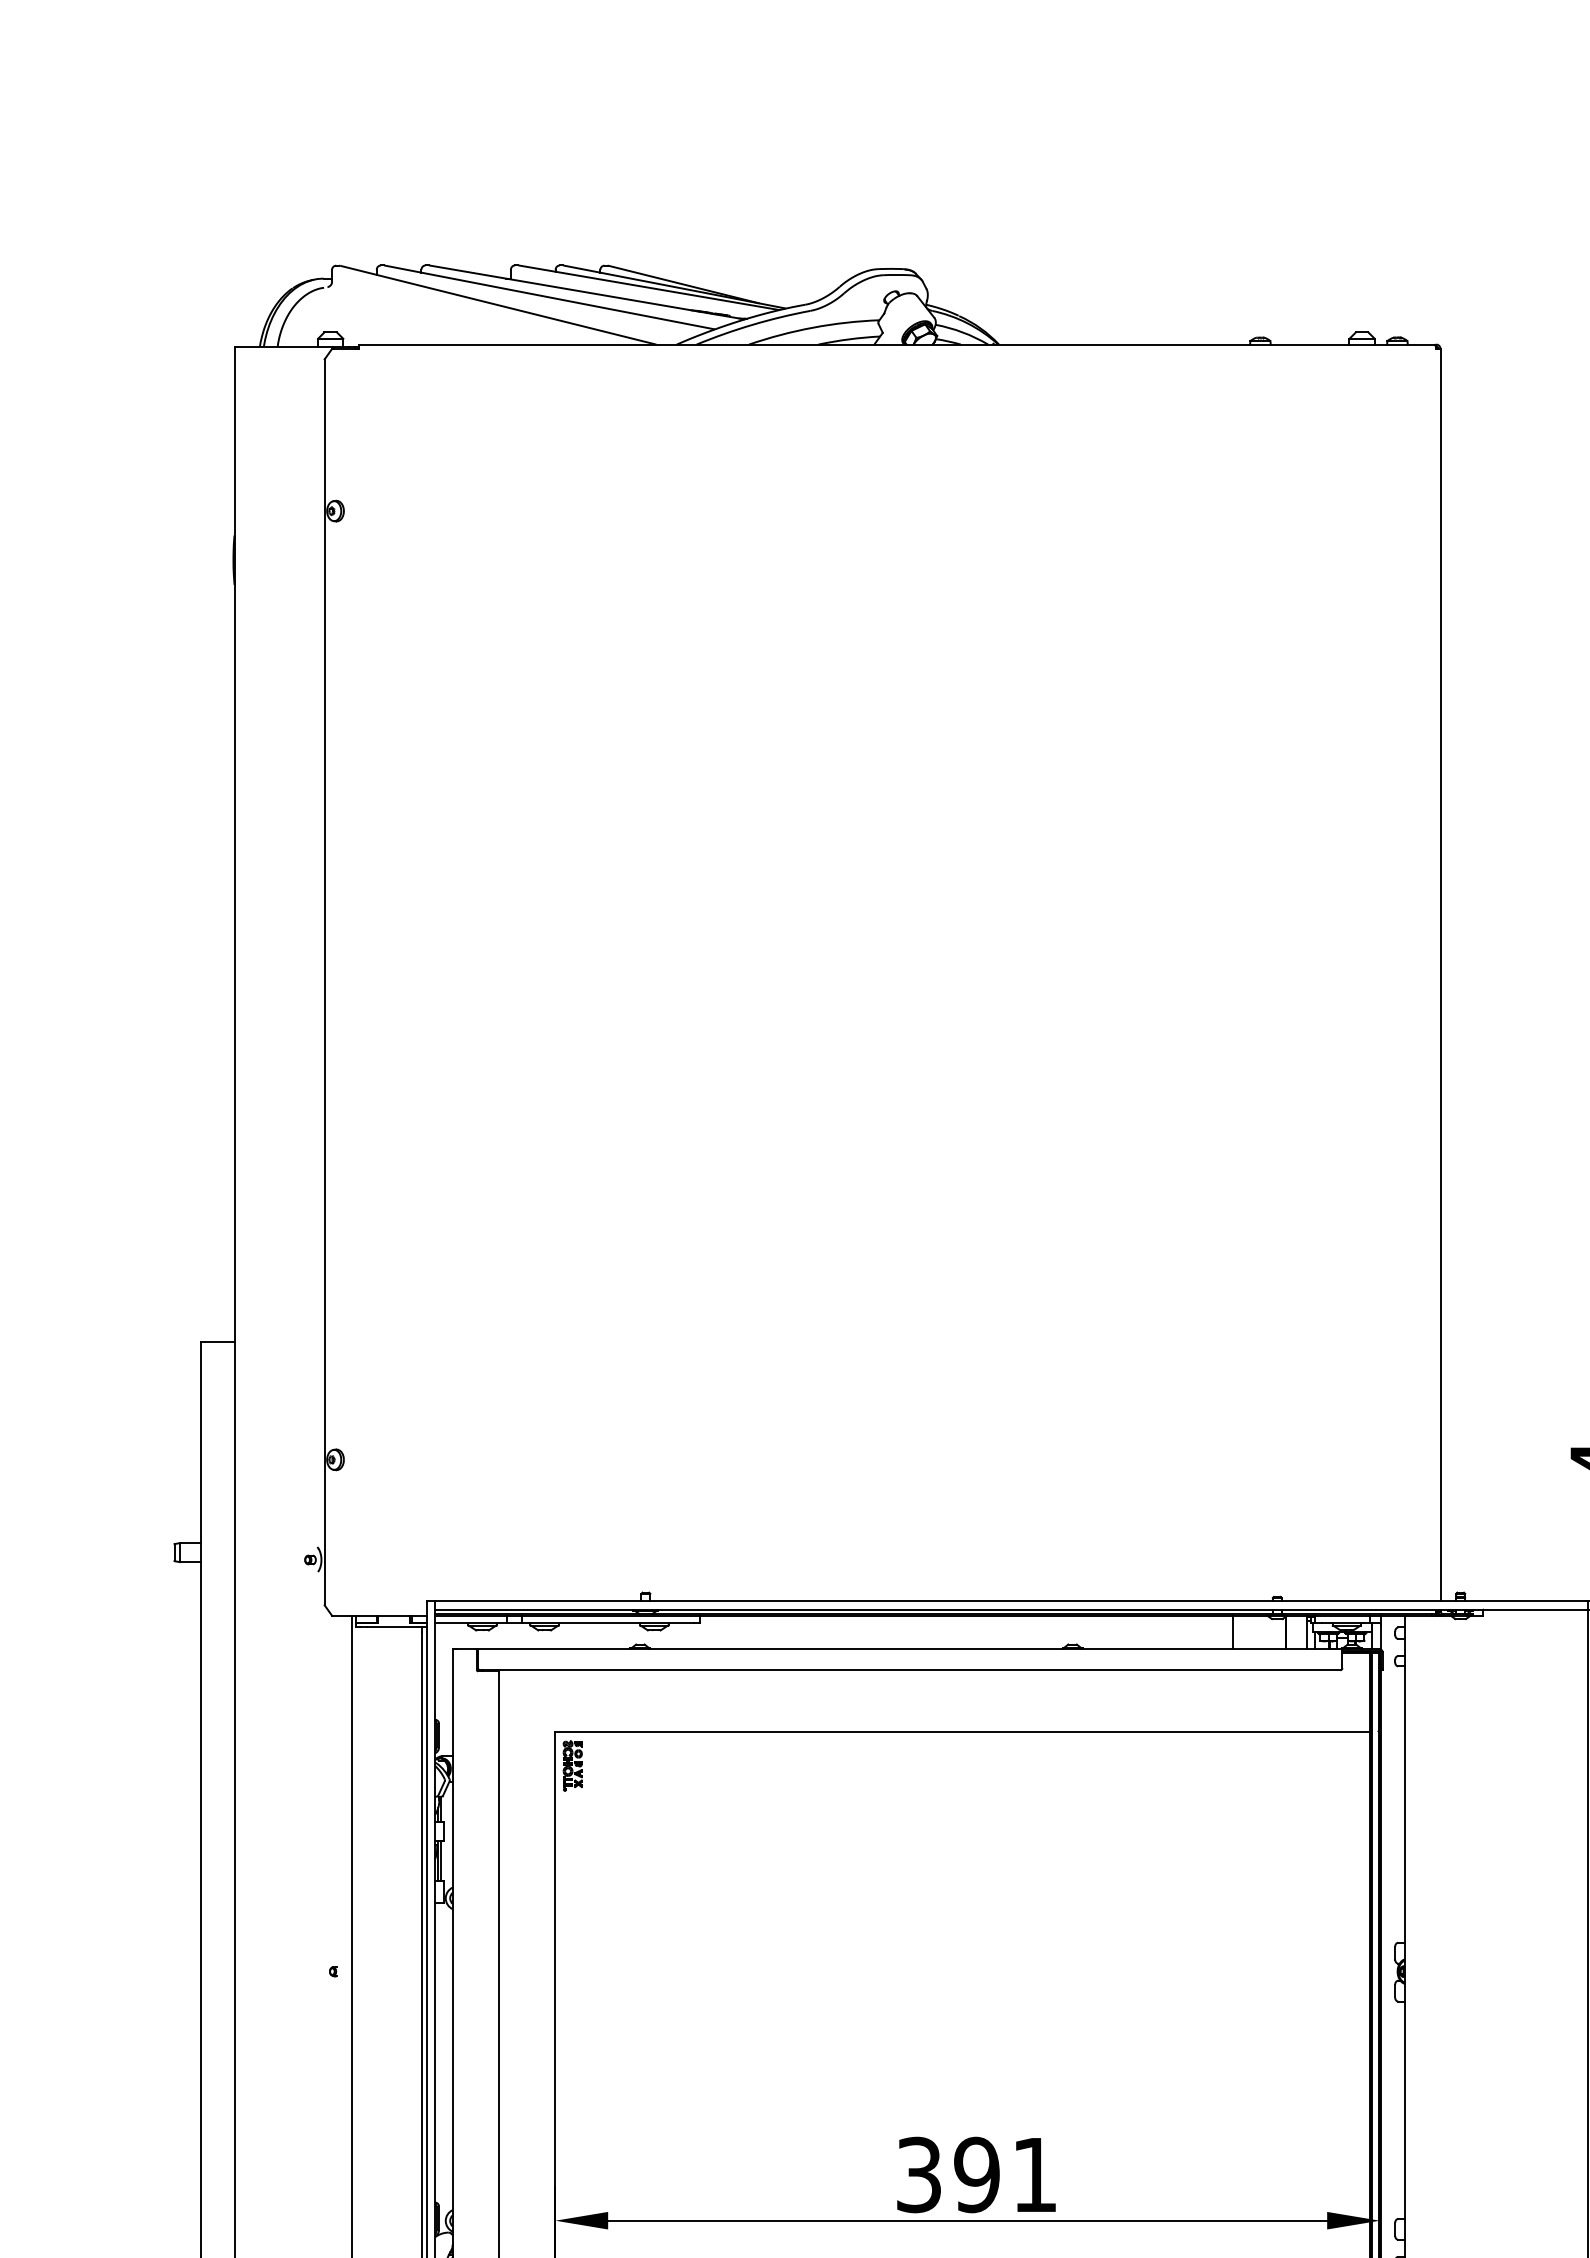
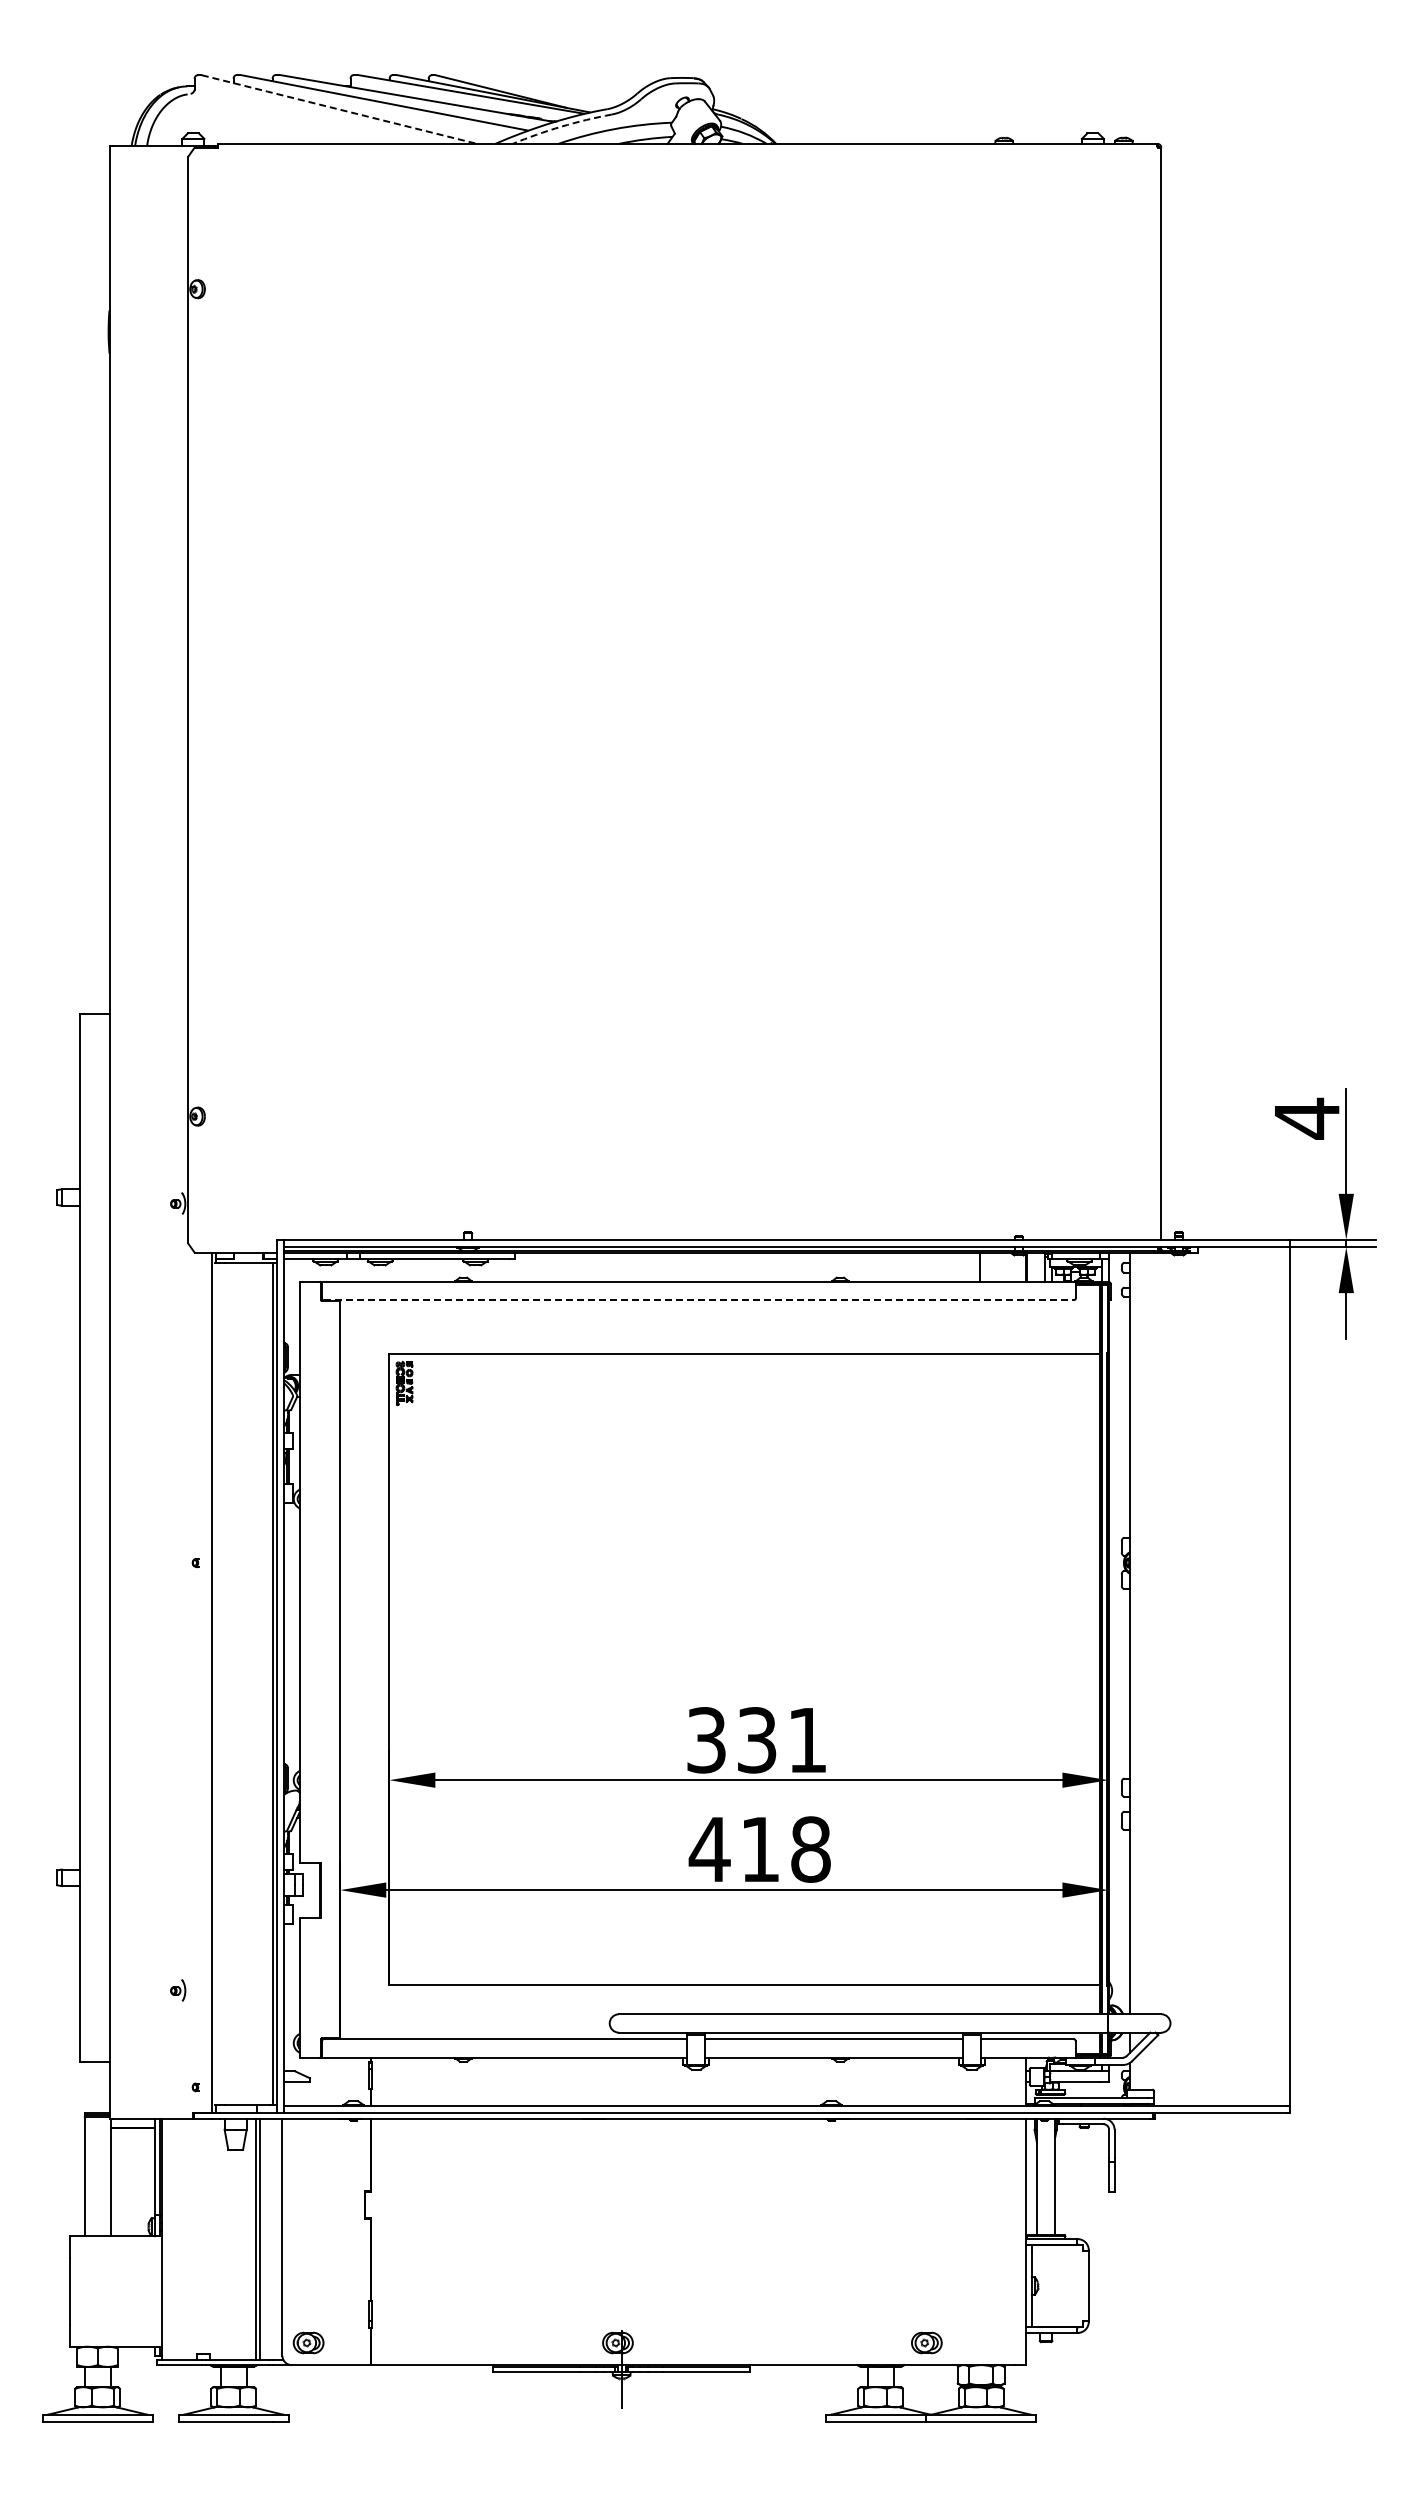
line: (498, 305) -> (339, 109), solid -> dashed
arc: (752, 324) -> (561, 126), solid -> dashed
line: (910, 1670) -> (699, 1300), solid -> dashed
text: (976, 2175) -> (756, 1740), 391 -> 331

